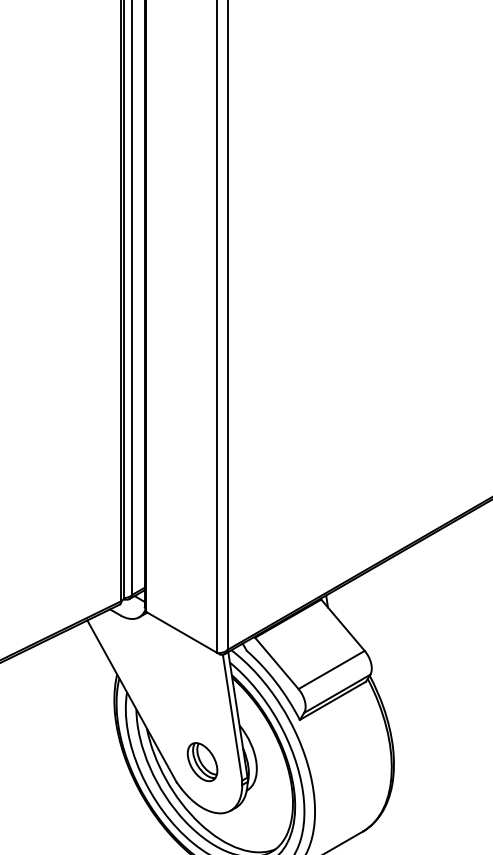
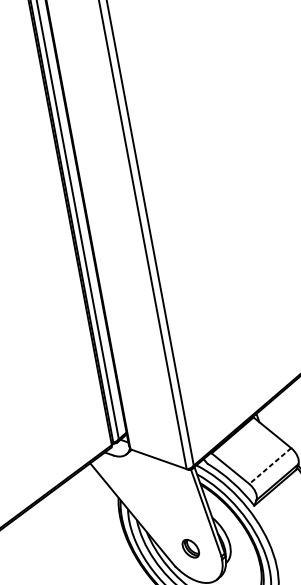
line: (331, 670) -> (270, 466), solid -> dashed
part: (202, 762) -> (190, 548), size x0.7

